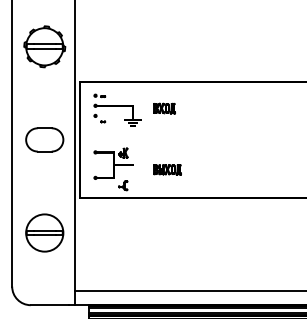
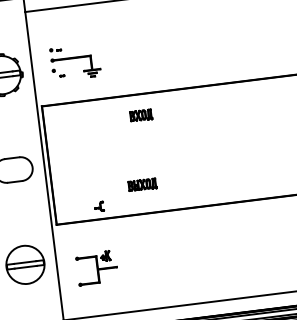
part: (164, 108) -> (141, 115), moved
part: (117, 109) -> (75, 61), moved
part: (113, 163) -> (96, 267), moved

